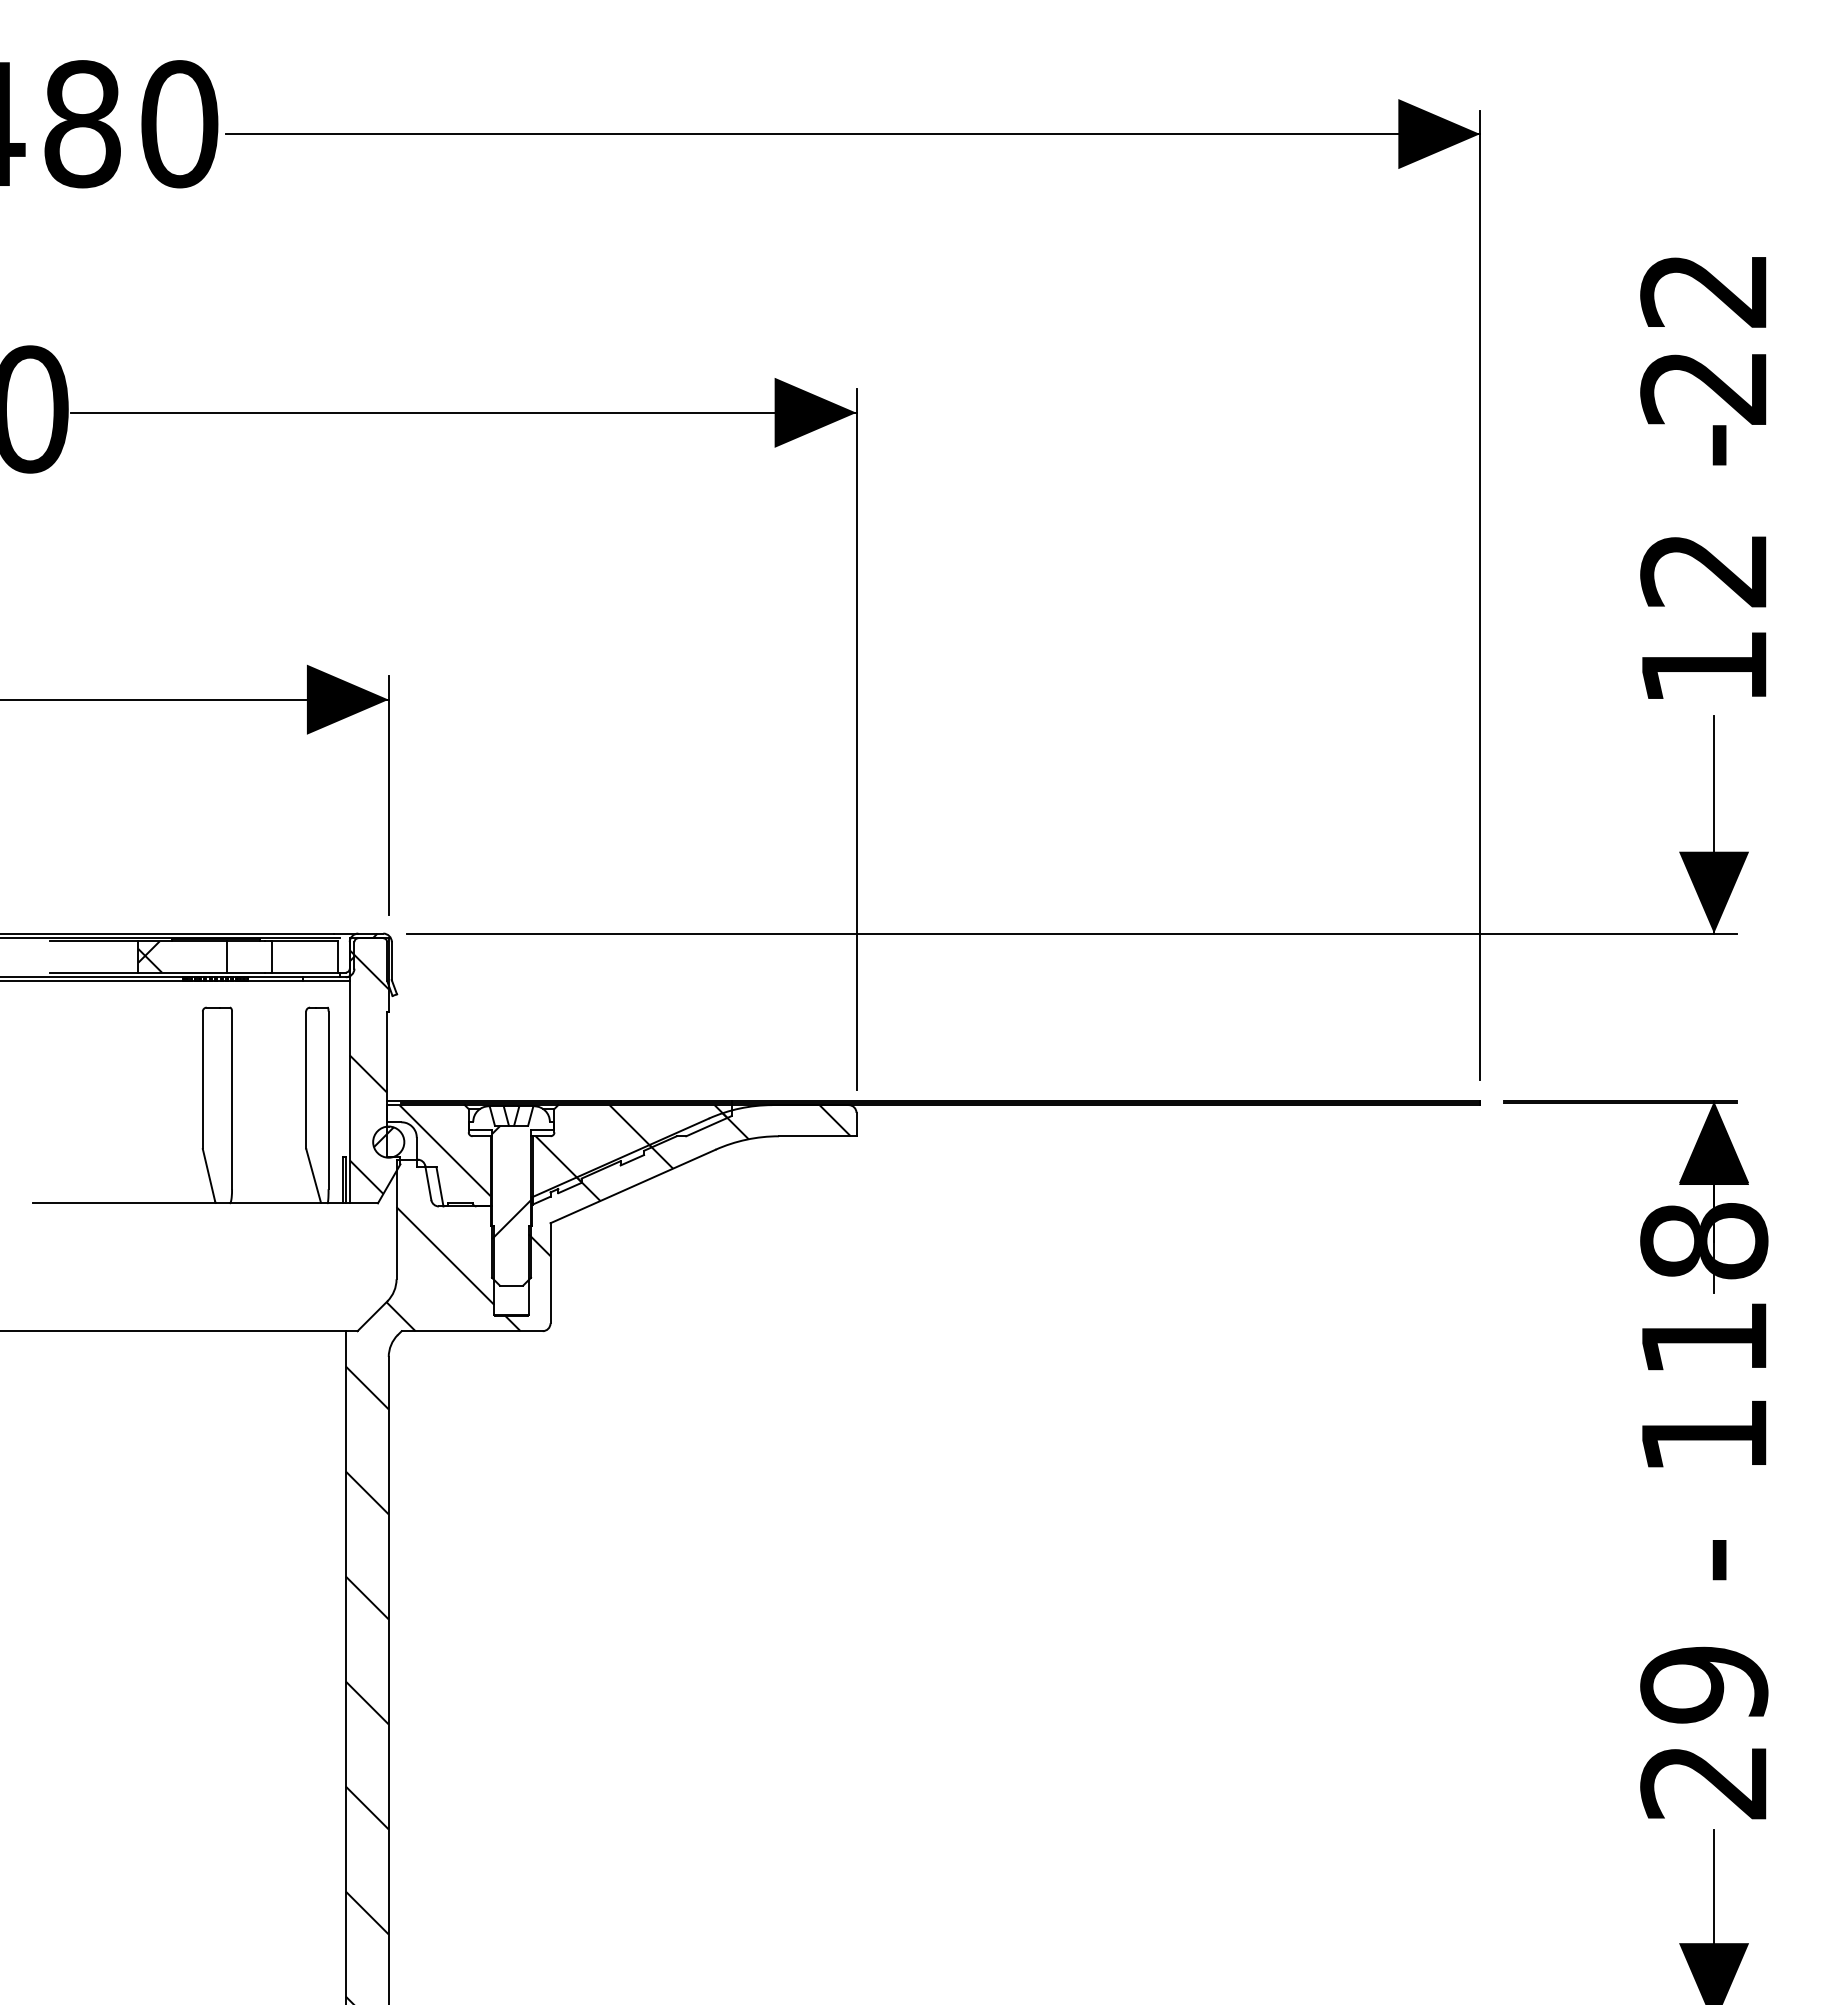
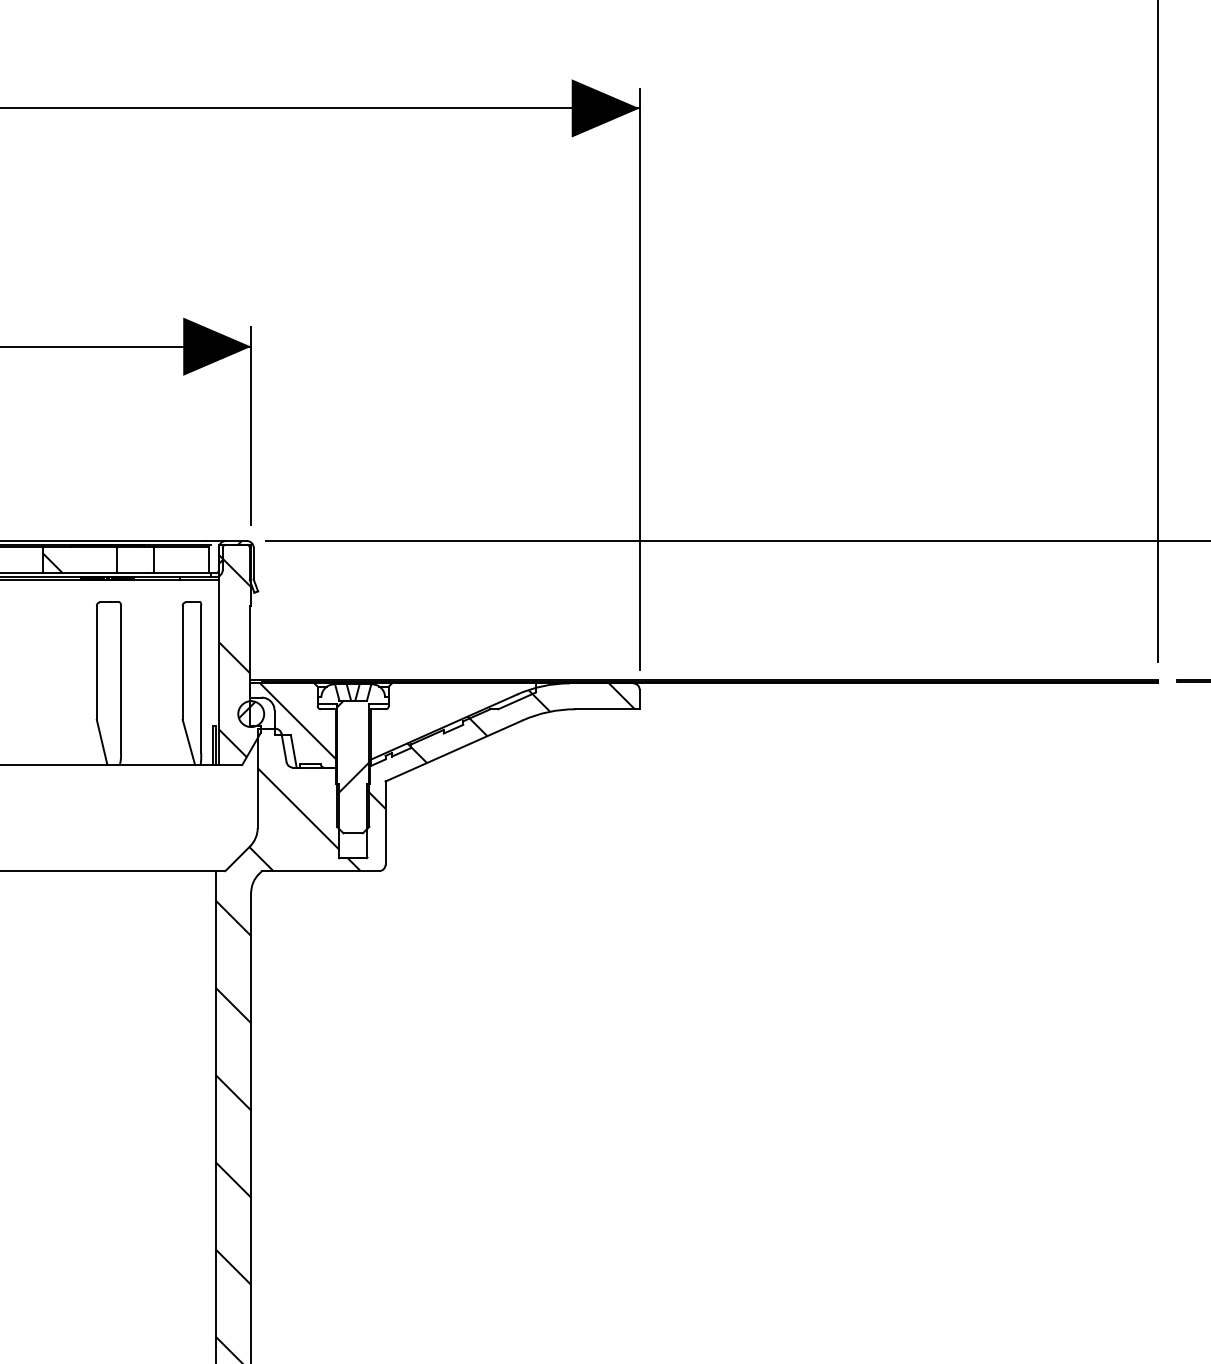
hatch: (148, 951) -> (51, 555), removed
hatch: (631, 1143) -> (452, 715), removed

